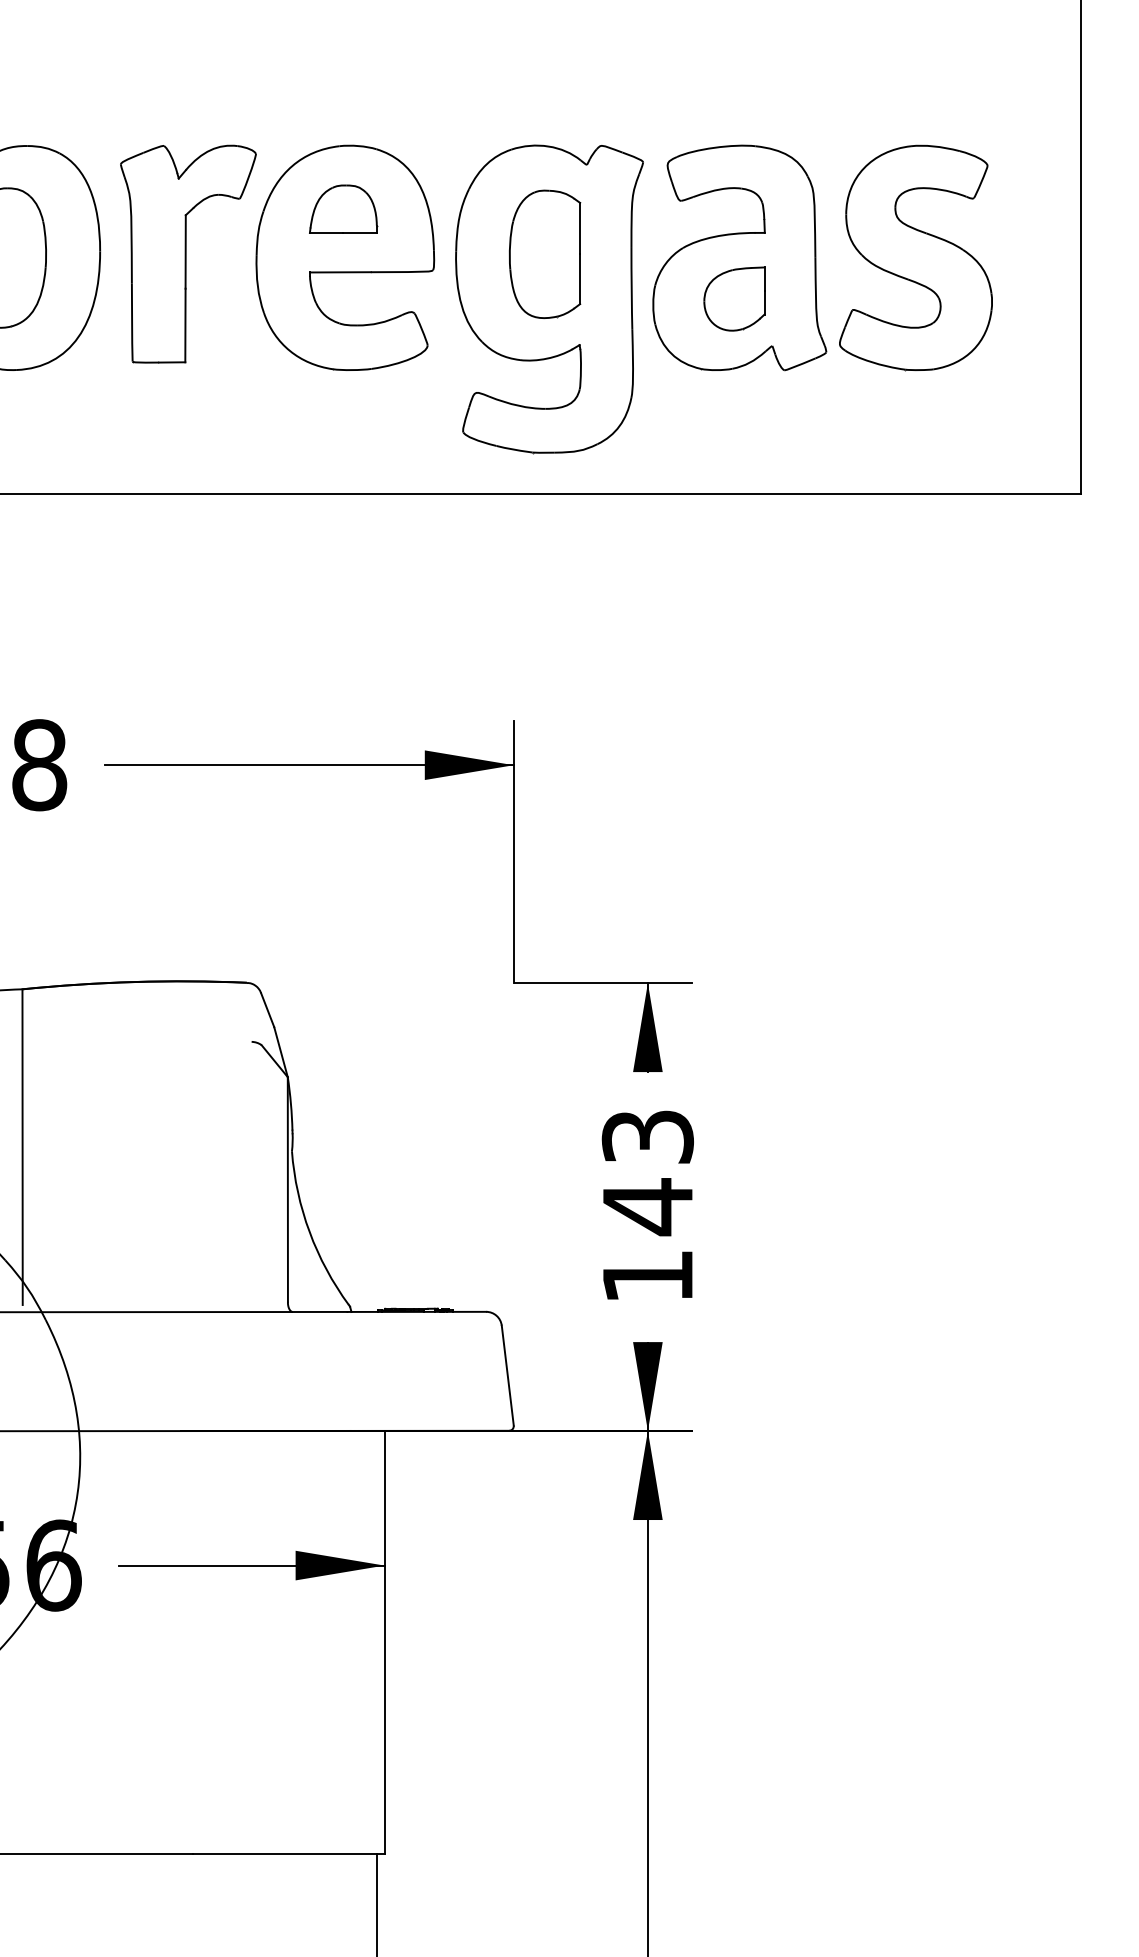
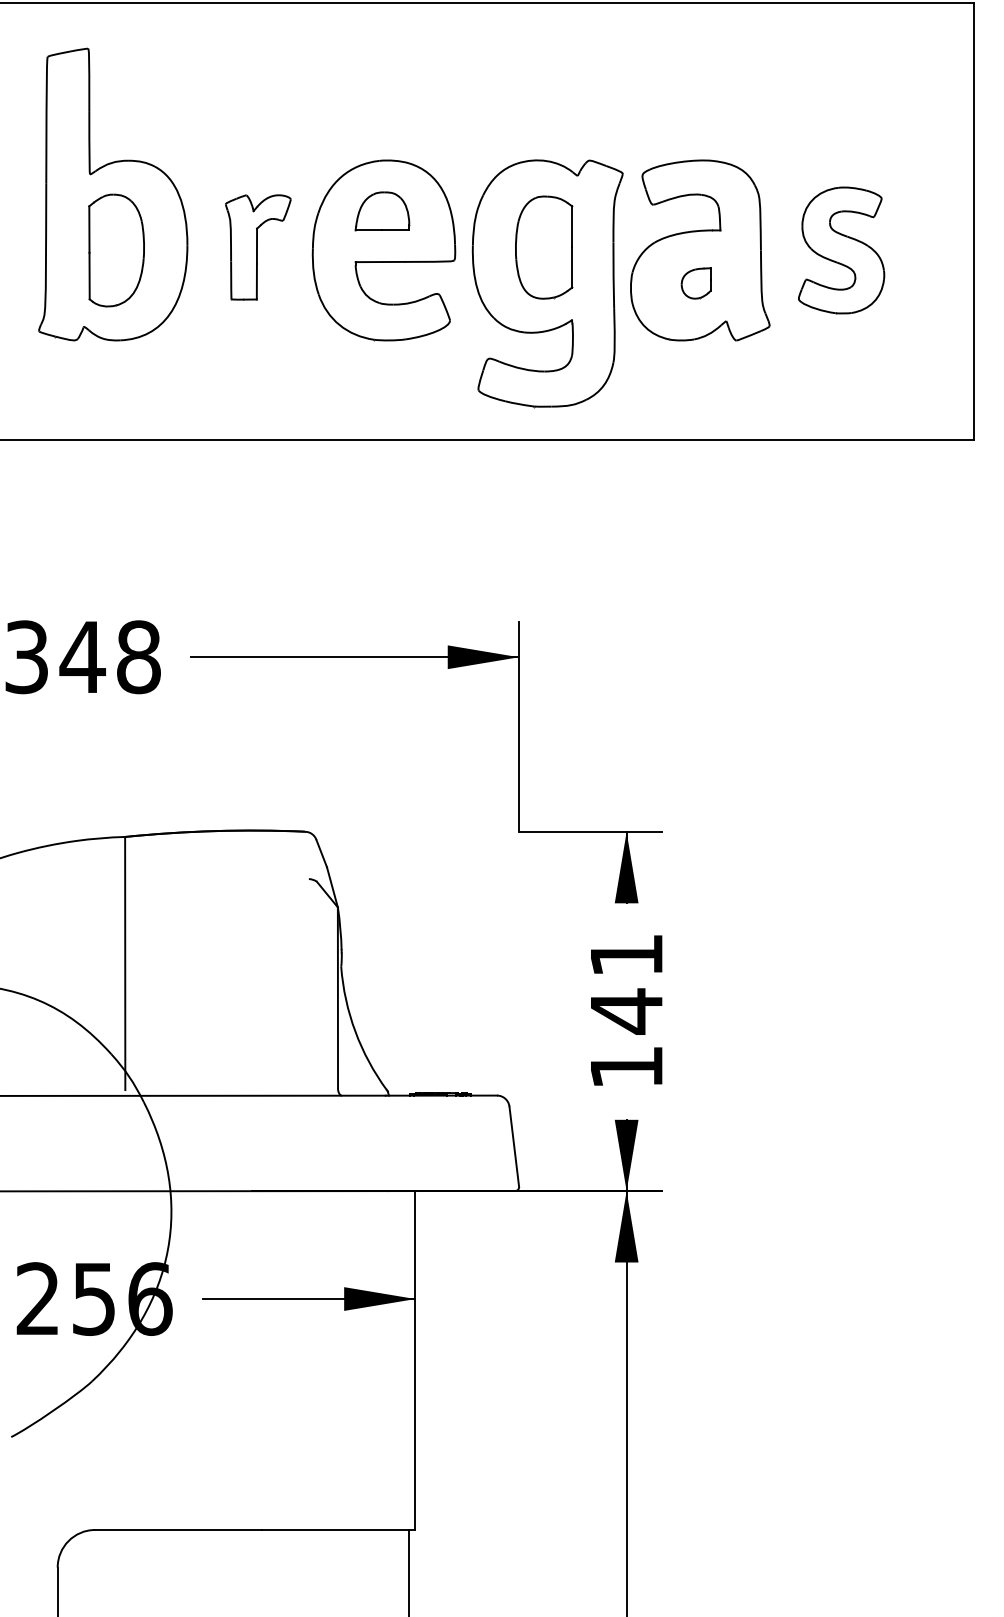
part: (188, 254) -> (258, 247), size x0.6
part: (915, 257) -> (841, 250), size x0.7
part: (735, 299) -> (696, 283), size x0.6
text: (647, 1137) -> (626, 955), 143 -> 141

